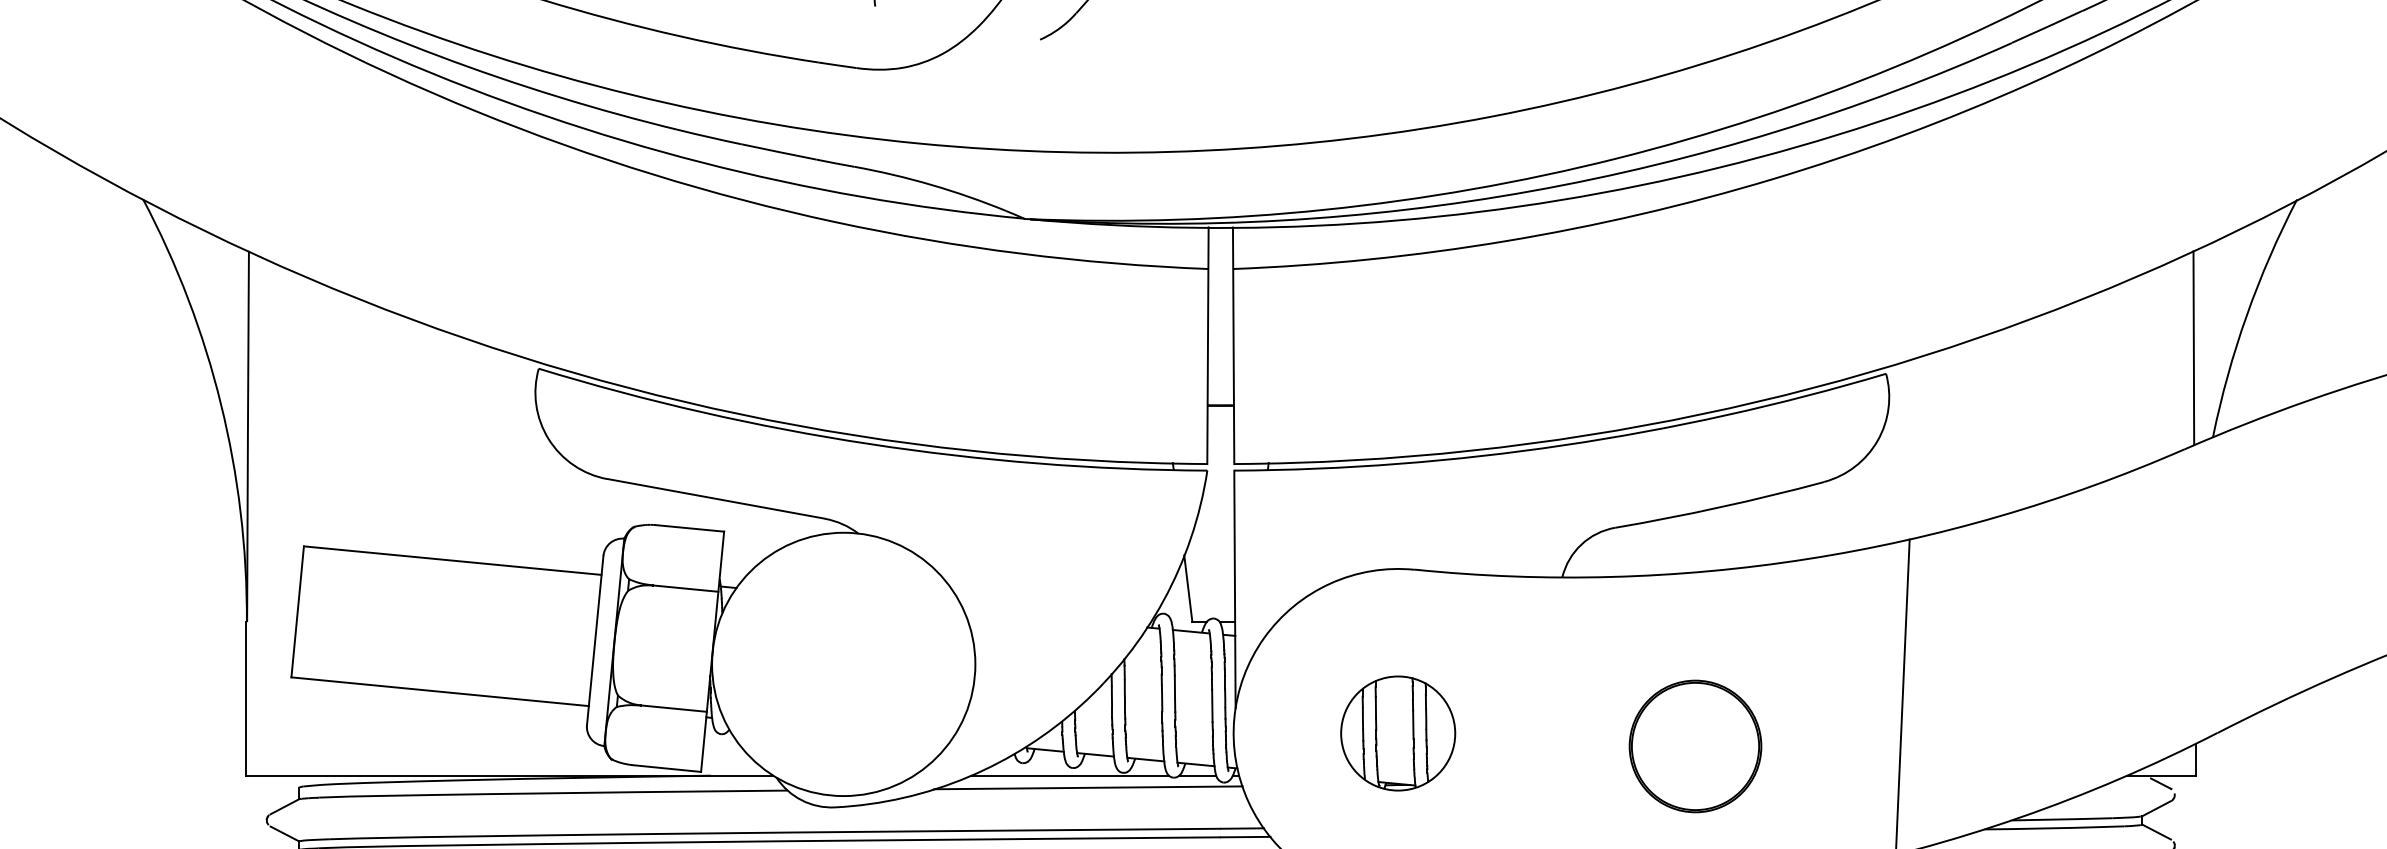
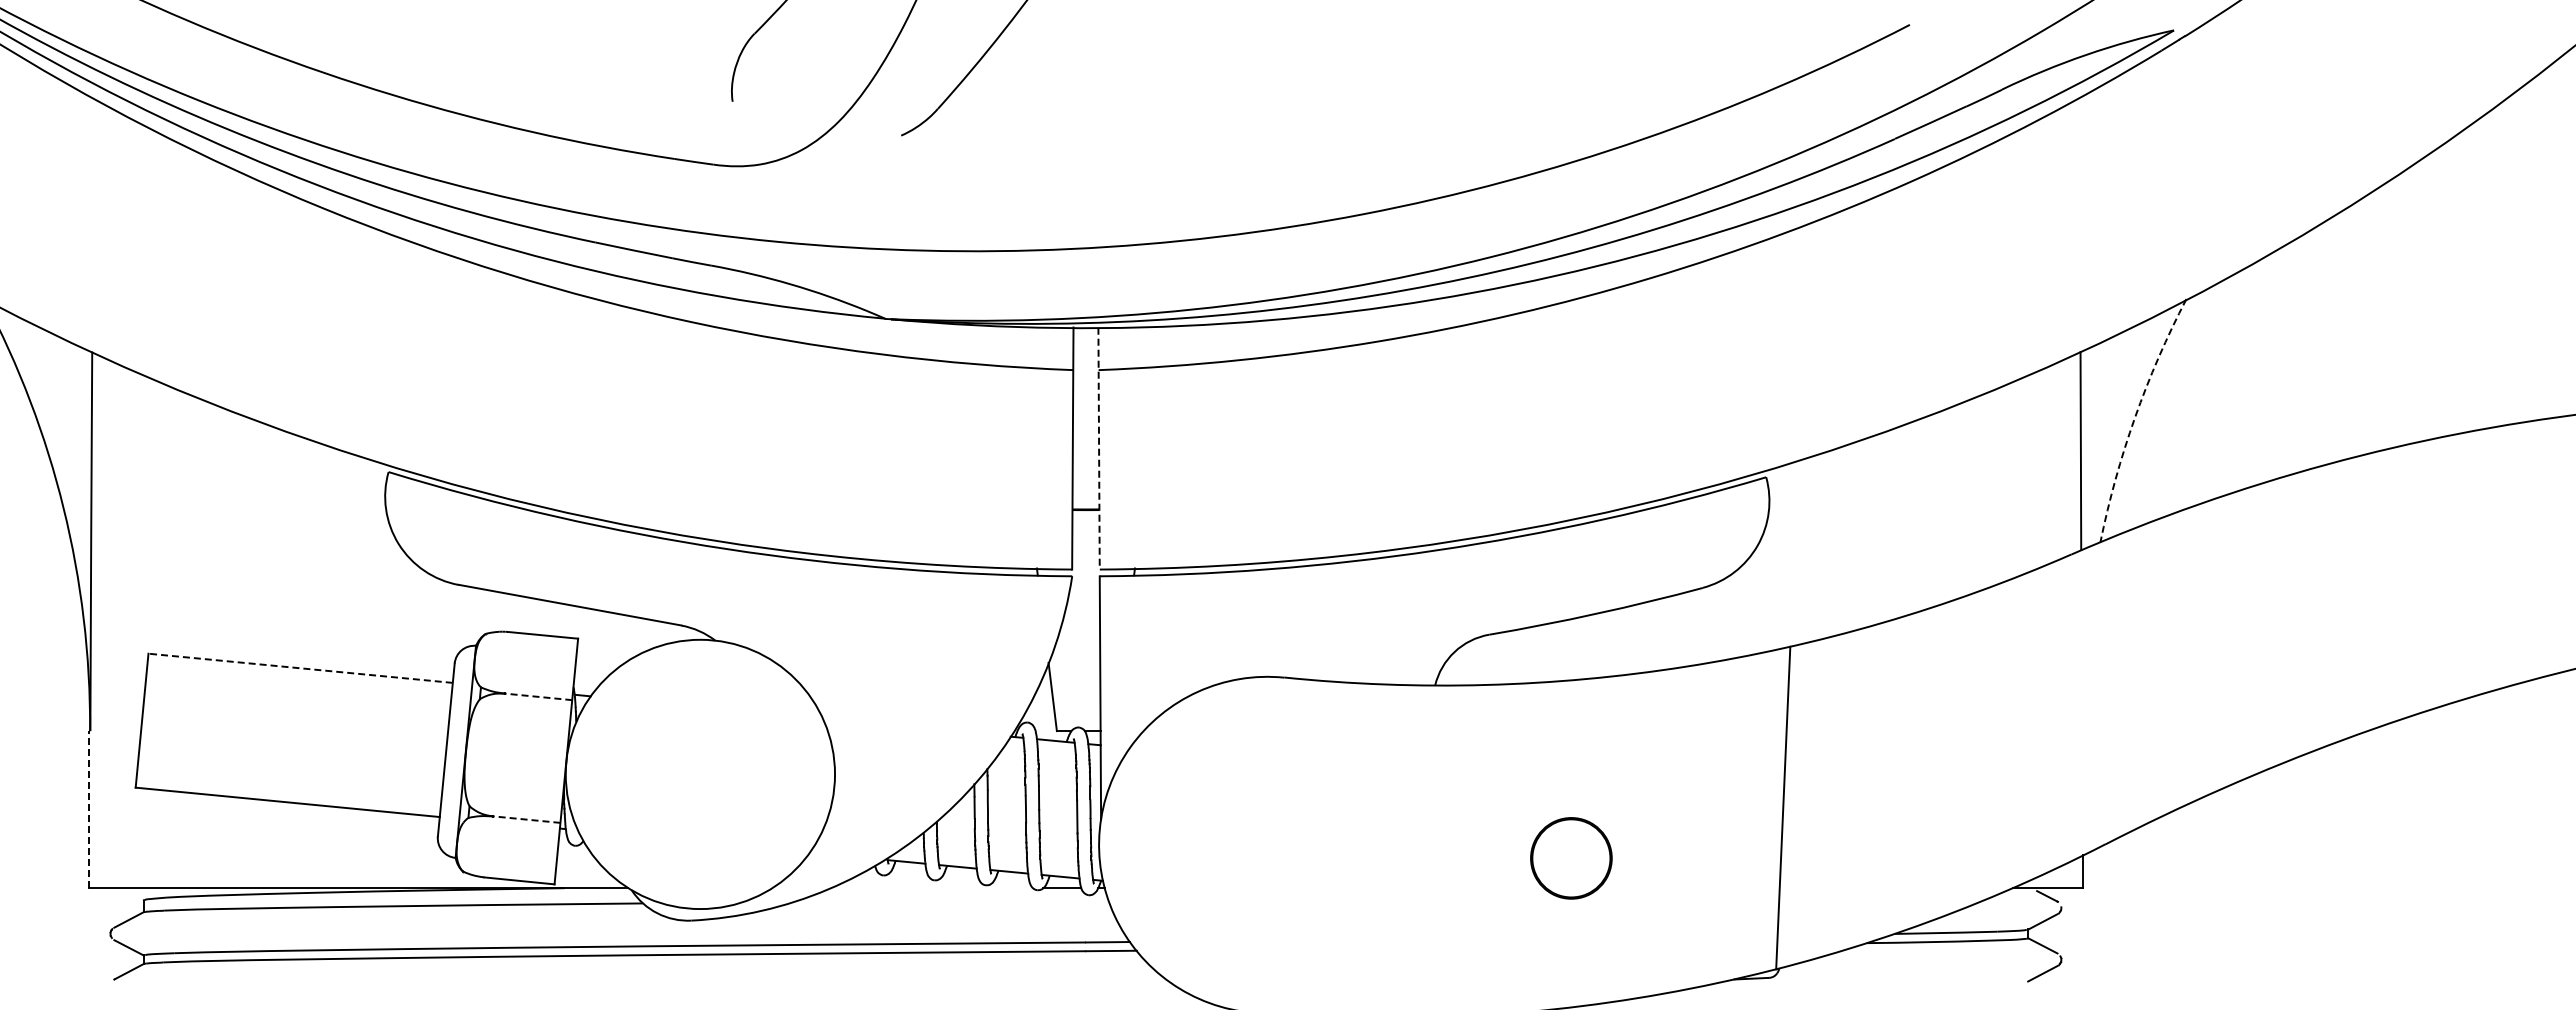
arc: (2247, 315) -> (2135, 417), solid -> dashed
line: (1234, 345) -> (1099, 448), solid -> dashed
line: (452, 560) -> (300, 668), solid -> dashed
line: (685, 588) -> (538, 696), solid -> dashed
line: (245, 698) -> (88, 809), solid -> dashed
line: (673, 708) -> (526, 819), solid -> dashed
part: (1398, 732) -> (1267, 844), removed
part: (1695, 746) -> (1571, 858), size x0.6
line: (1069, 775) -> (931, 888), removed
line: (1088, 787) -> (950, 900), removed

